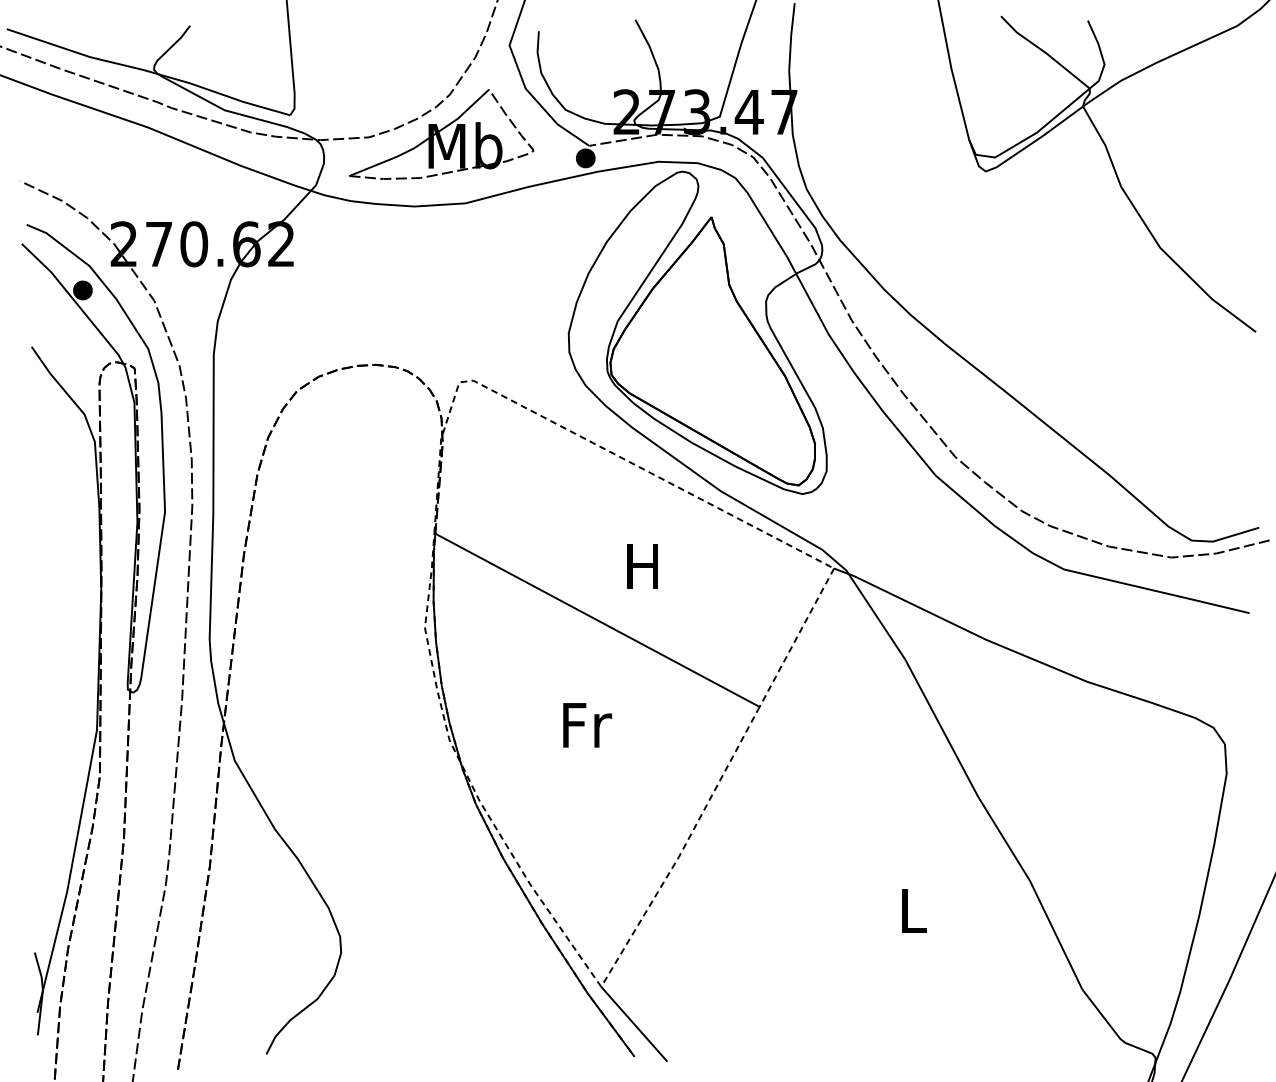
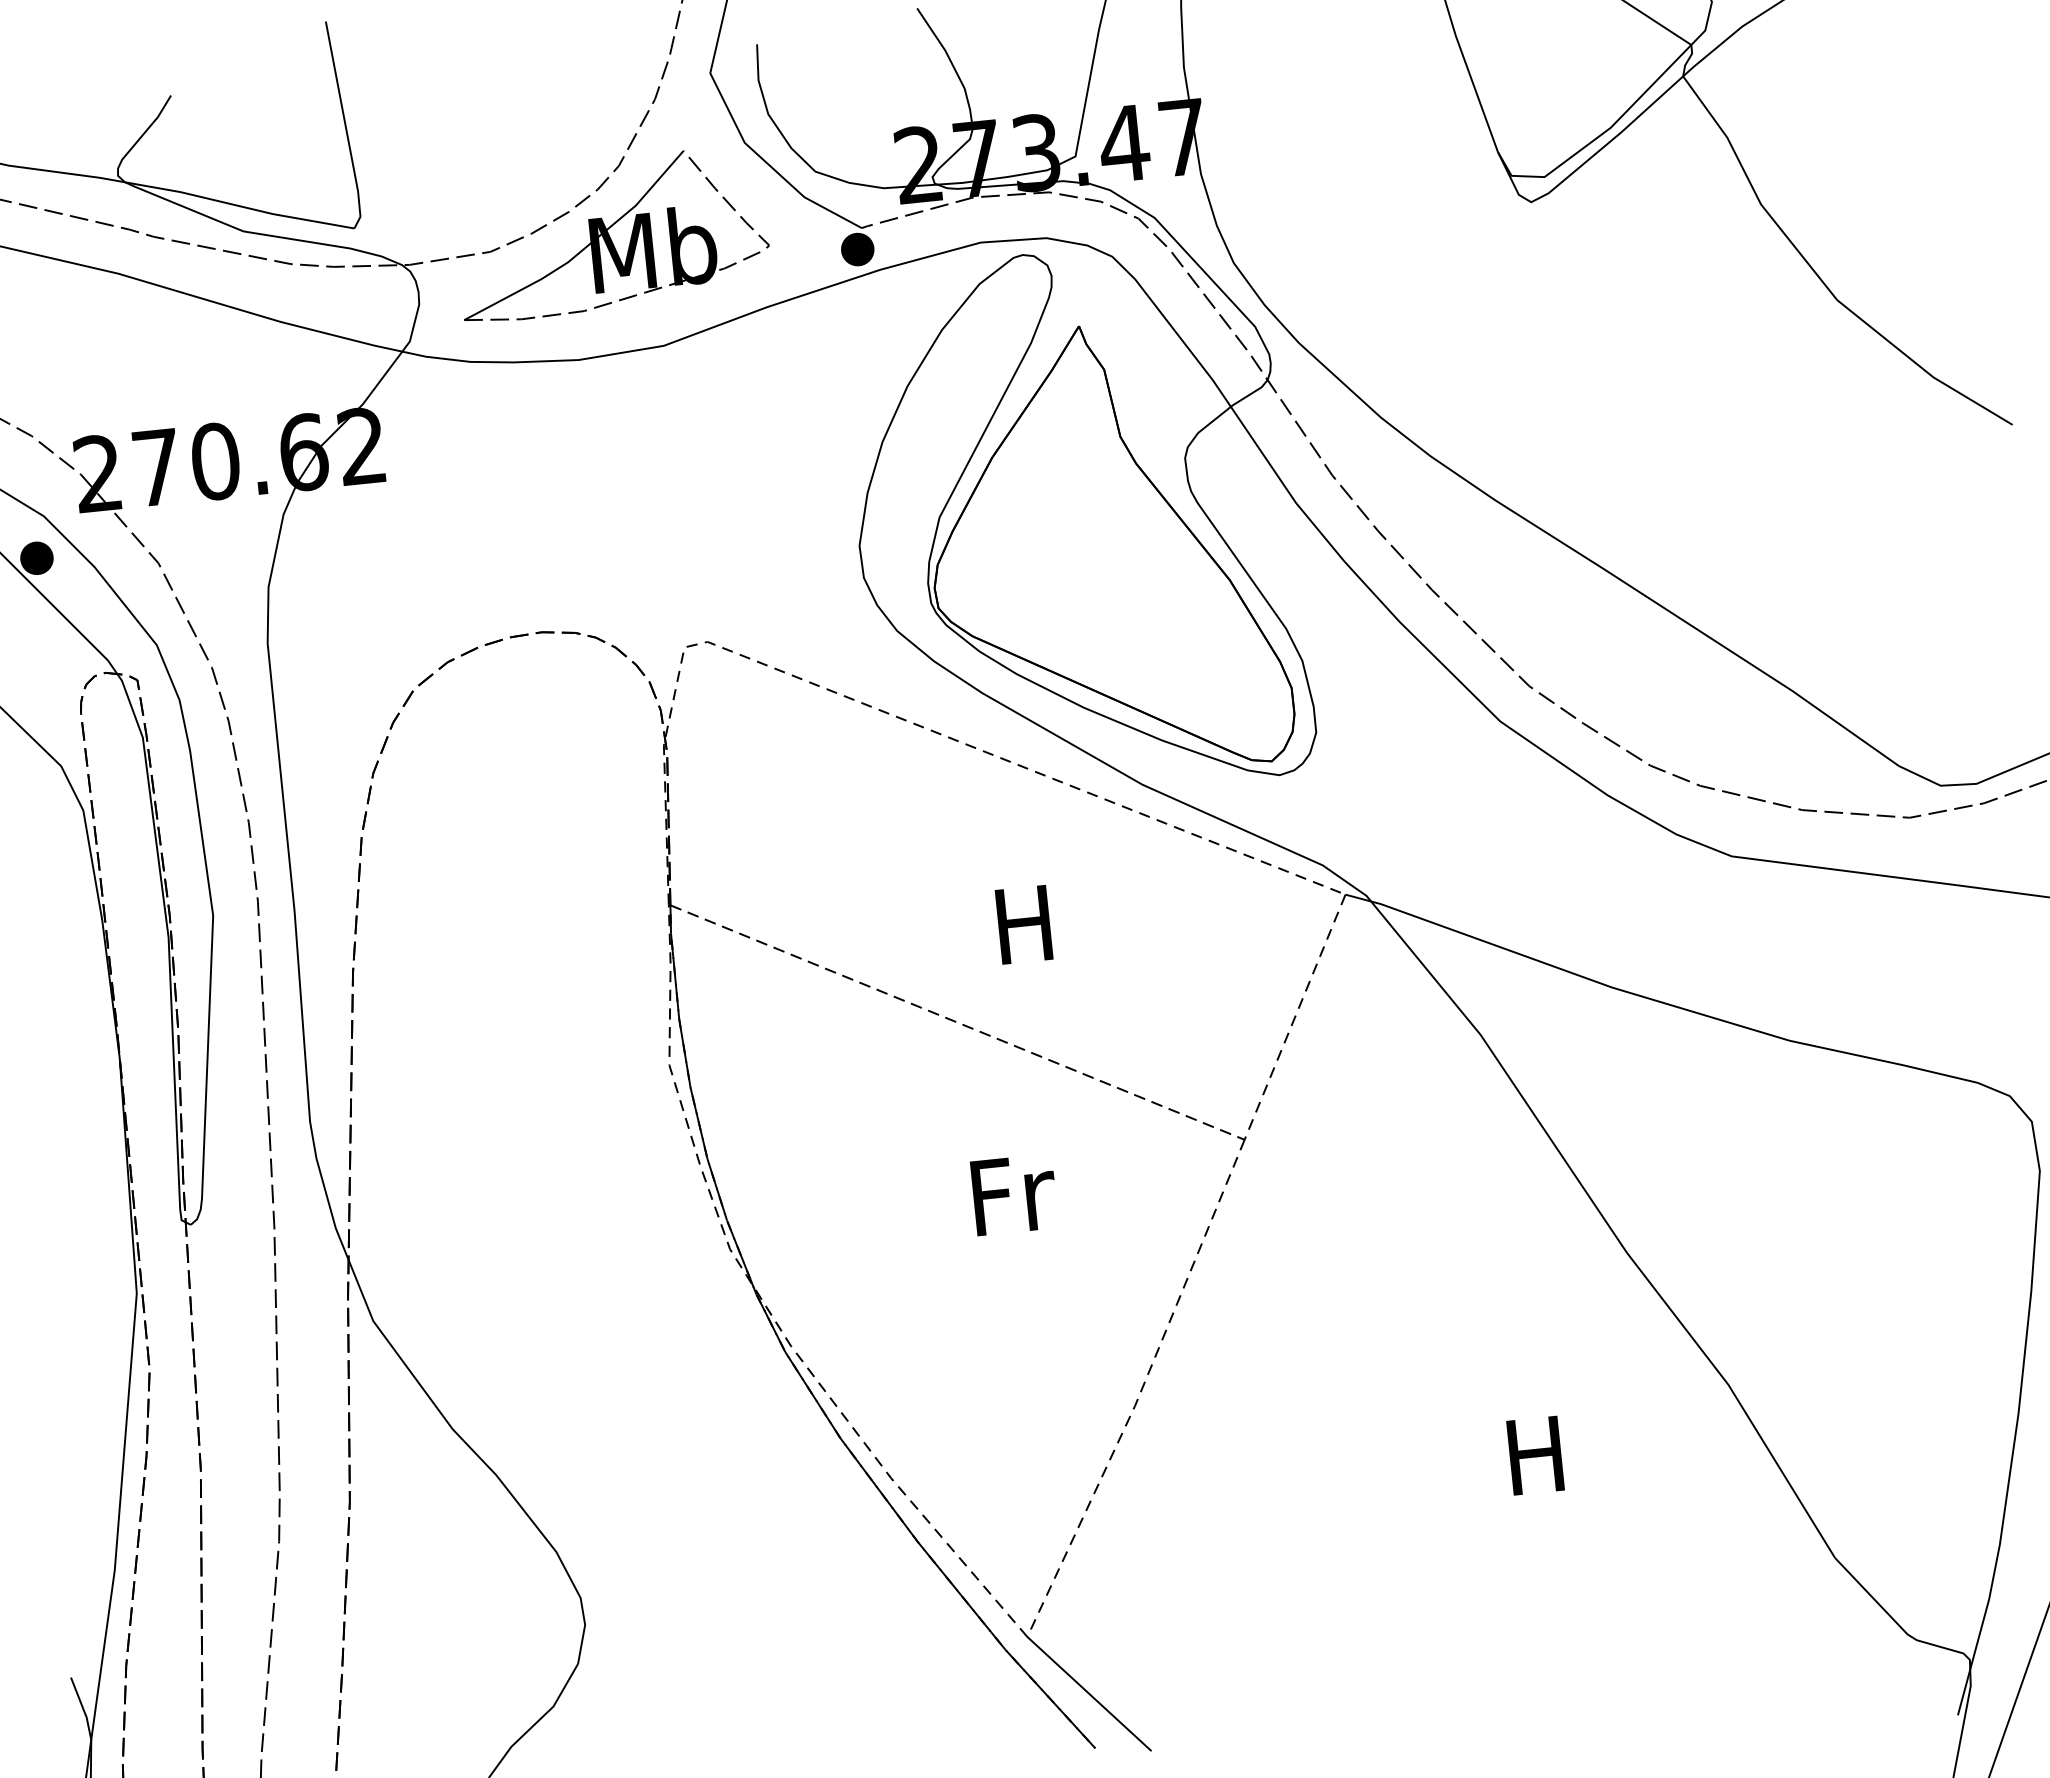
line: (597, 620) -> (957, 1022), solid -> dashed
text: (587, 725) -> (1014, 1195), moved
text: (911, 910) -> (1534, 1454), L -> H

